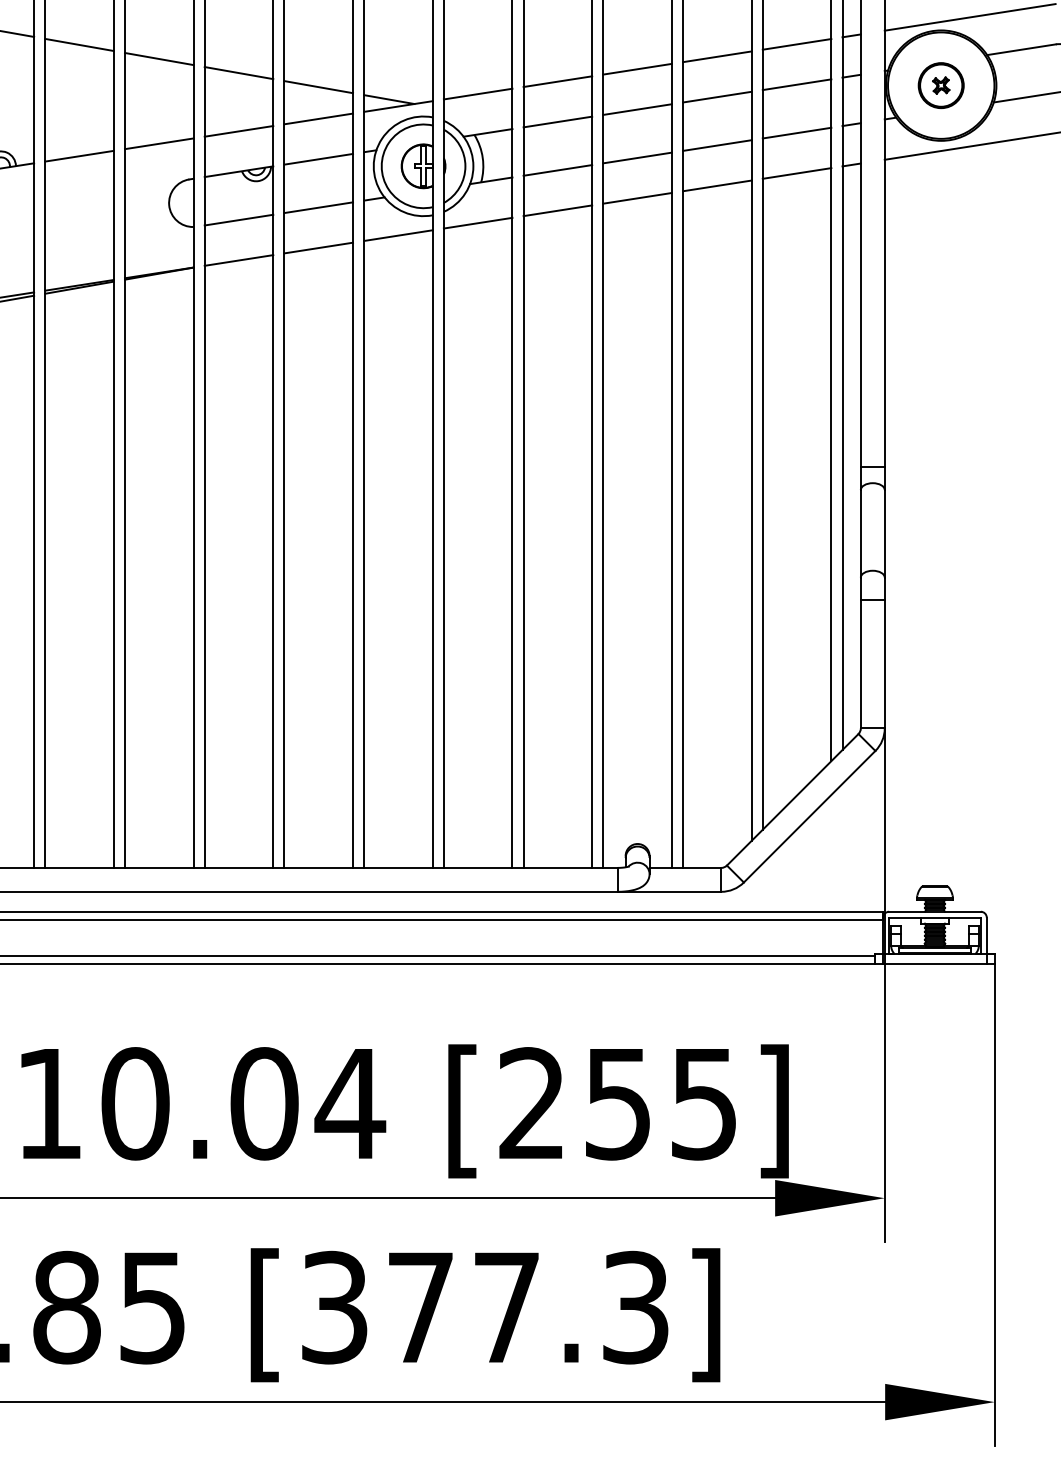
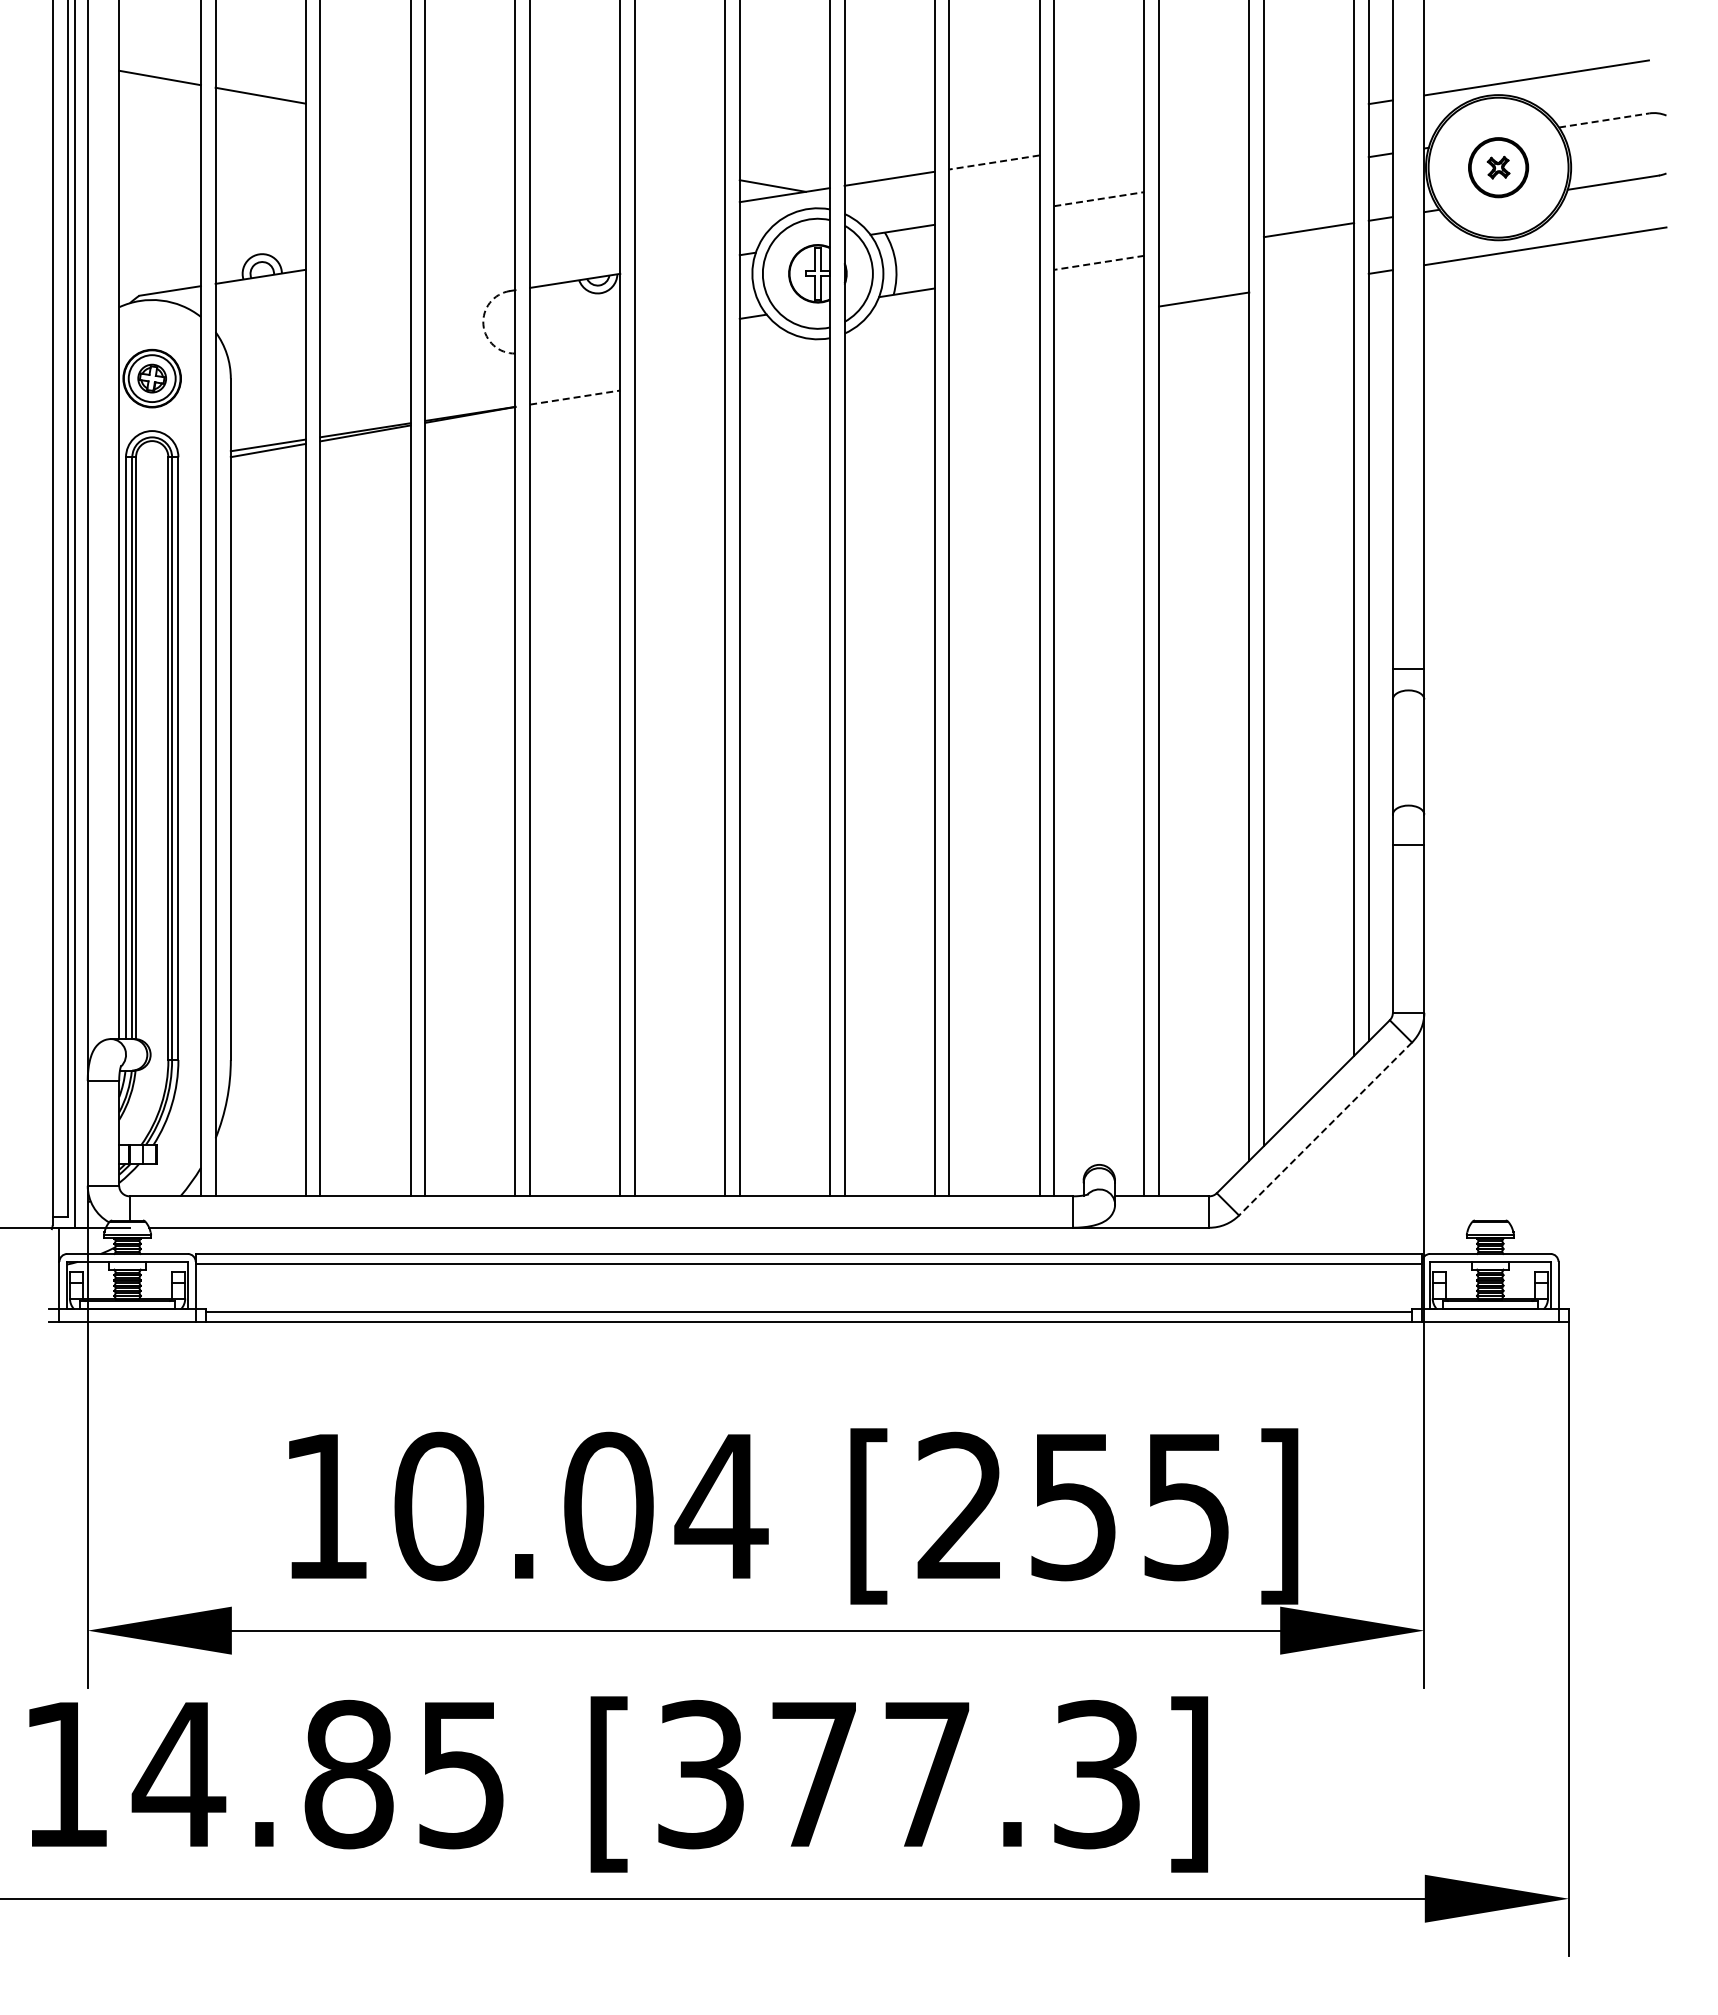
line: (796, 44) -> (1308, 113), removed
line: (79, 45) -> (365, 114), removed
line: (1021, 49) -> (1604, 120), solid -> dashed
line: (717, 56) -> (1204, 129), removed
line: (159, 58) -> (470, 132), removed
line: (637, 69) -> (1099, 146), removed
line: (239, 73) -> (575, 151), removed
line: (557, 81) -> (994, 162), solid -> dashed
line: (796, 84) -> (1308, 166), removed
line: (318, 87) -> (679, 169), removed
line: (717, 96) -> (1204, 182), removed
line: (637, 109) -> (1099, 199), solid -> dashed
line: (318, 118) -> (679, 211), removed
line: (557, 122) -> (994, 215), removed
line: (239, 131) -> (575, 227), removed
line: (159, 144) -> (470, 244), removed
line: (717, 145) -> (1204, 246), removed
line: (79, 156) -> (365, 260), removed
line: (637, 157) -> (1099, 262), solid -> dashed
line: (318, 159) -> (679, 264), removed
line: (557, 170) -> (994, 279), removed
line: (796, 173) -> (1308, 283), removed
line: (637, 198) -> (1099, 315), removed
arc: (169, 204) -> (483, 324), solid -> dashed
line: (318, 207) -> (679, 328), removed
line: (557, 210) -> (994, 332), removed
line: (239, 220) -> (575, 344), removed
line: (478, 223) -> (889, 348), removed
line: (398, 235) -> (784, 364), removed
line: (318, 248) -> (679, 381), removed
line: (239, 260) -> (575, 397), solid -> dashed
line: (809, 817) -> (1325, 1129), solid -> dashed

